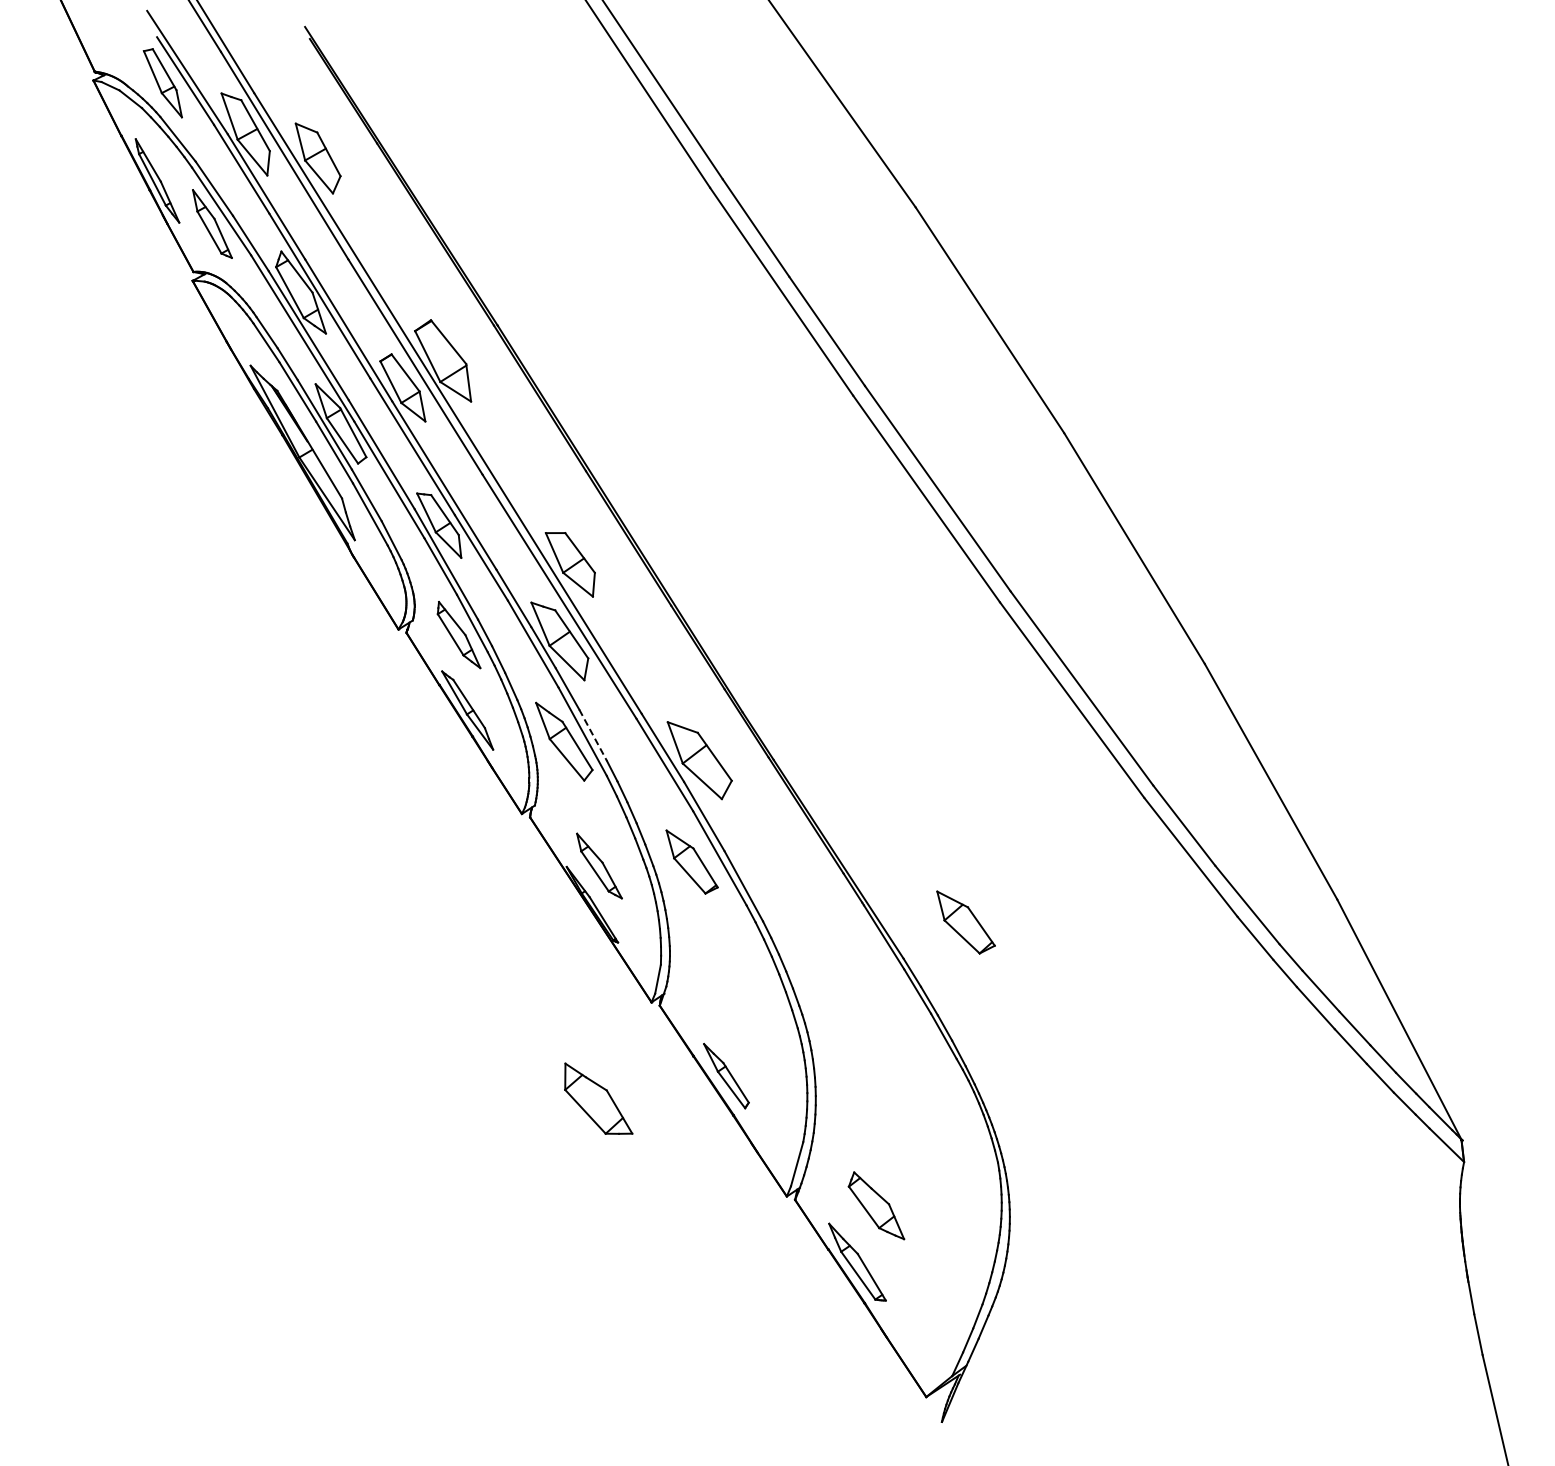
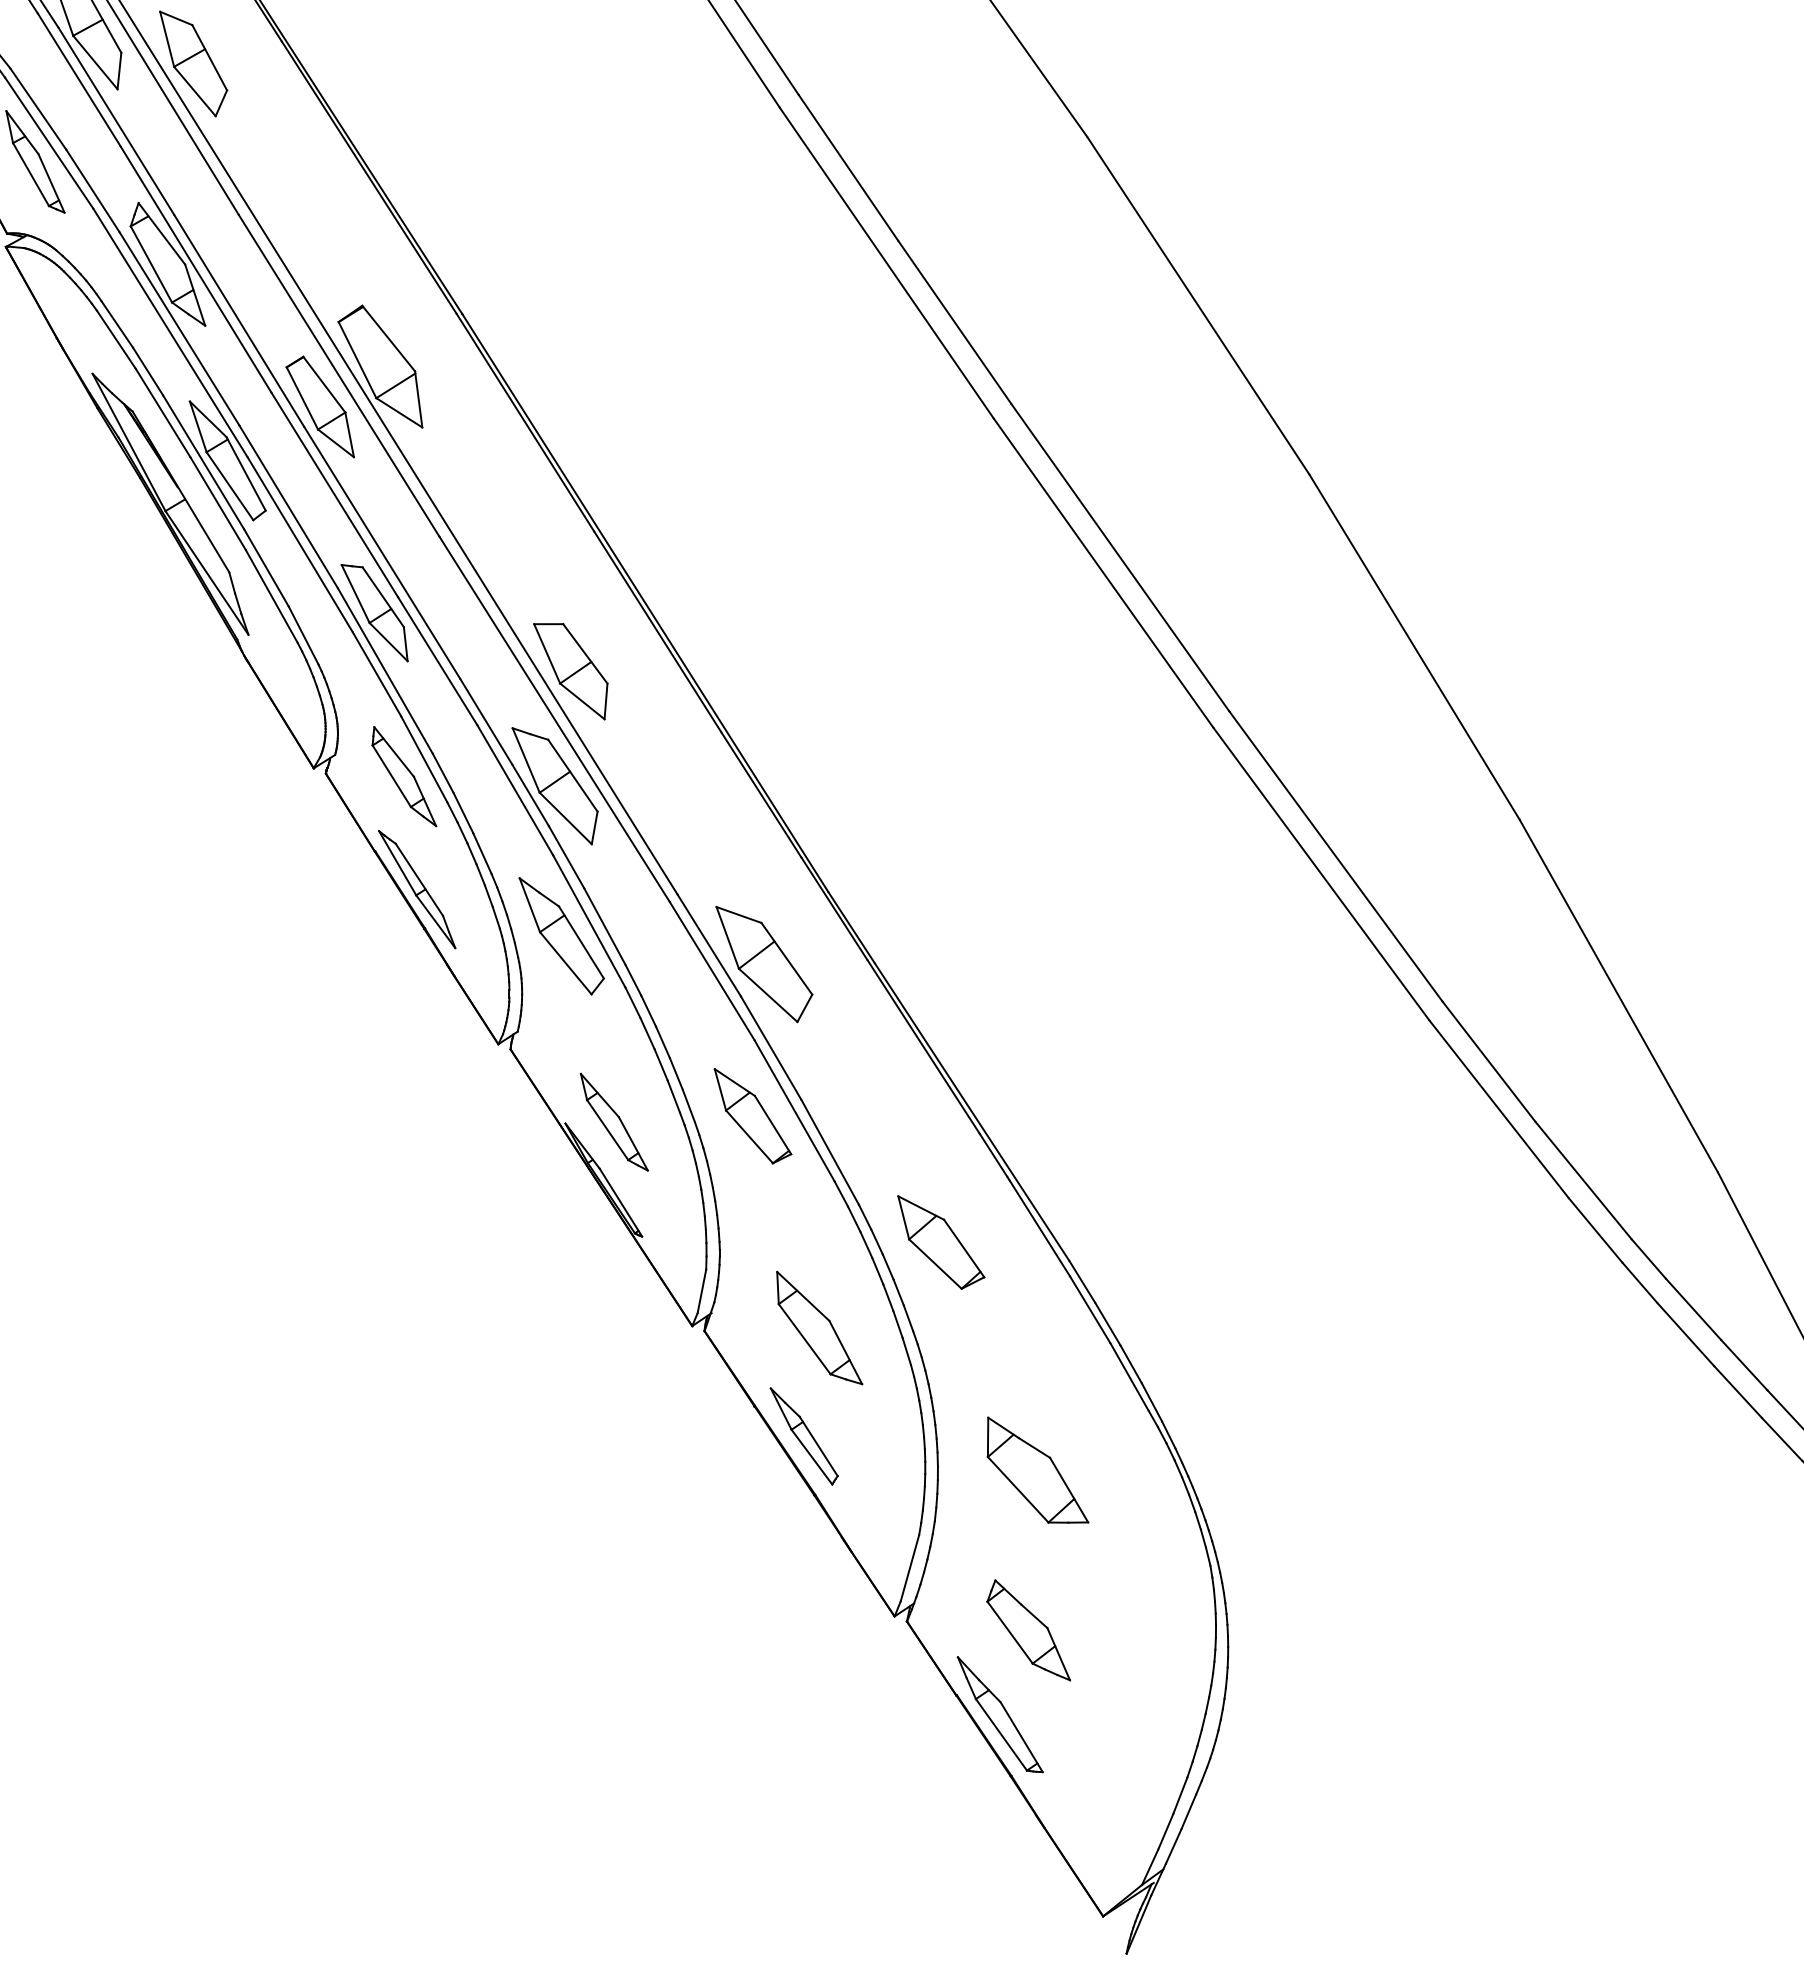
line: (593, 735) -> (605, 926), dashed -> solid
part: (965, 922) -> (940, 1242), moved
part: (736, 1003) -> (819, 1327), added
part: (598, 1098) -> (1037, 1469), moved

